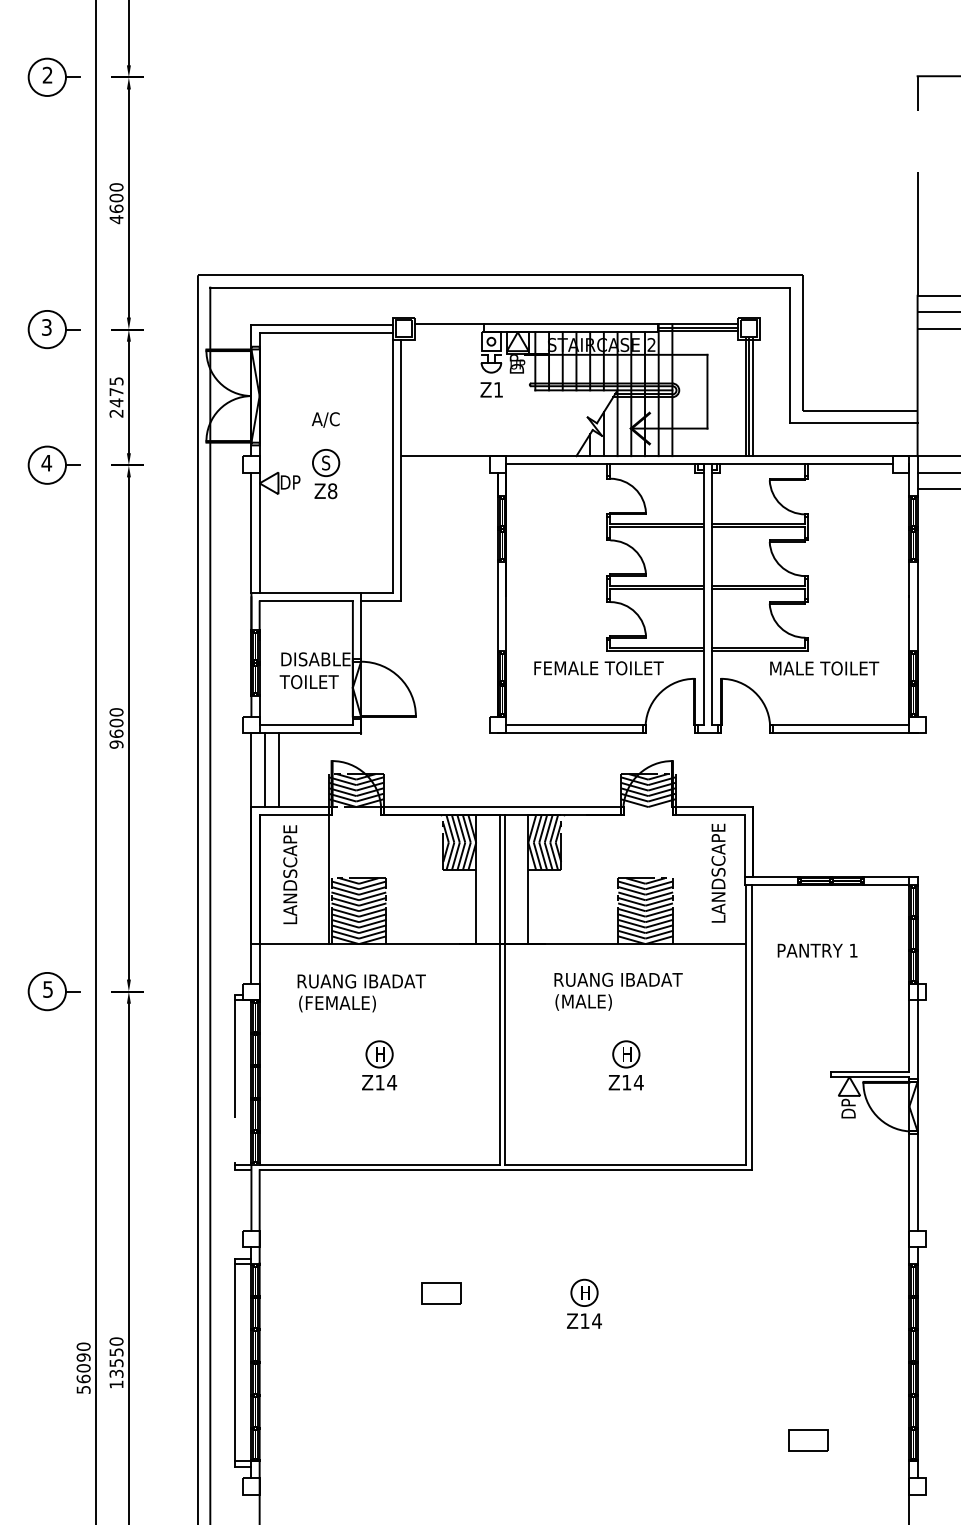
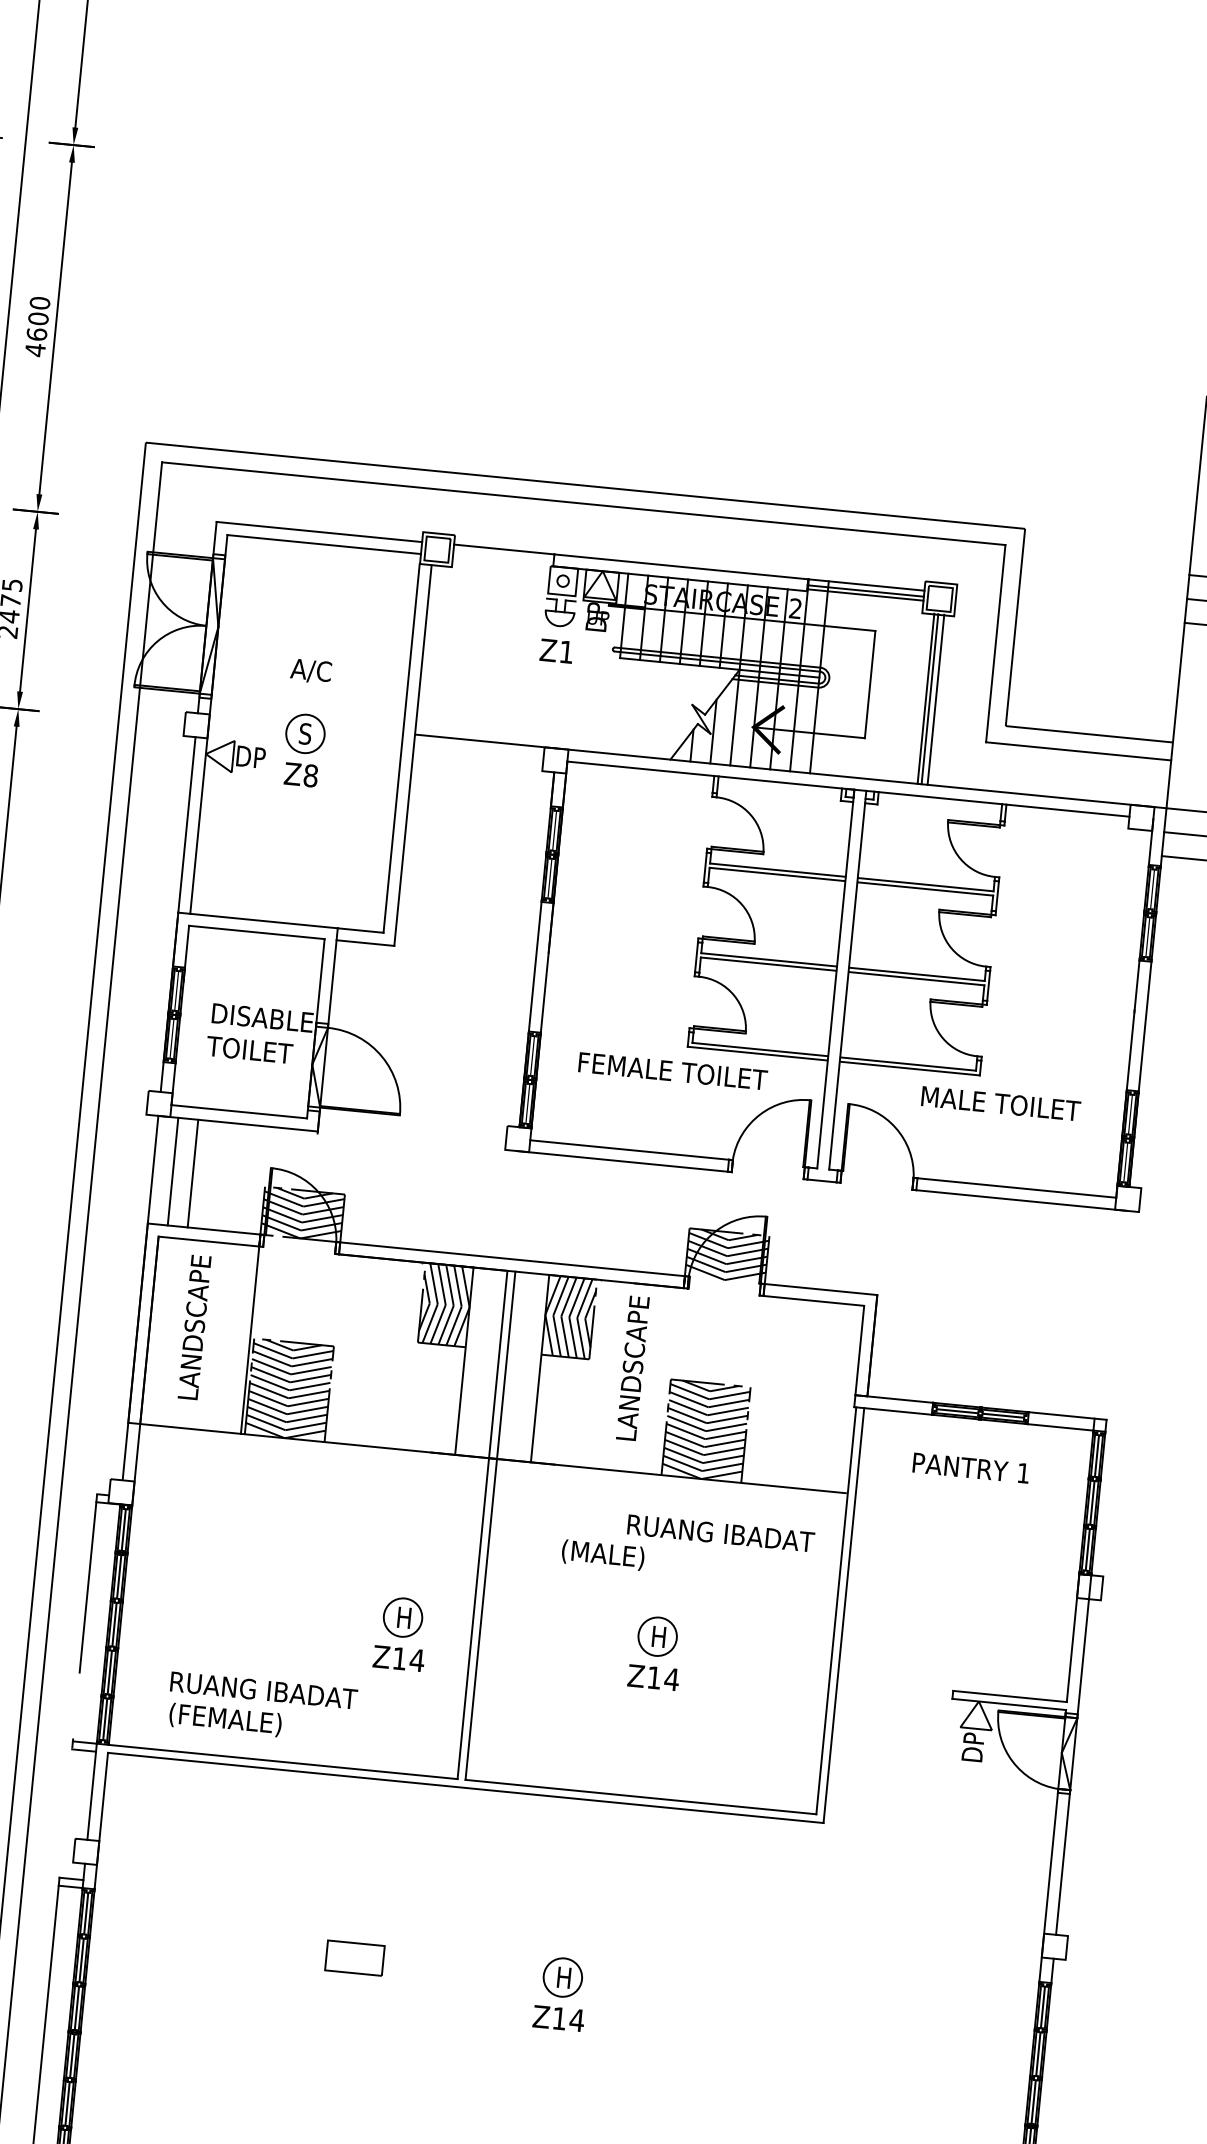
text: (718, 872) -> (632, 1367), moved
text: (817, 950) -> (971, 1467), moved
text: (618, 979) -> (720, 1532), moved
text: (361, 993) -> (261, 1708), moved
part: (379, 1065) -> (401, 1633), moved

